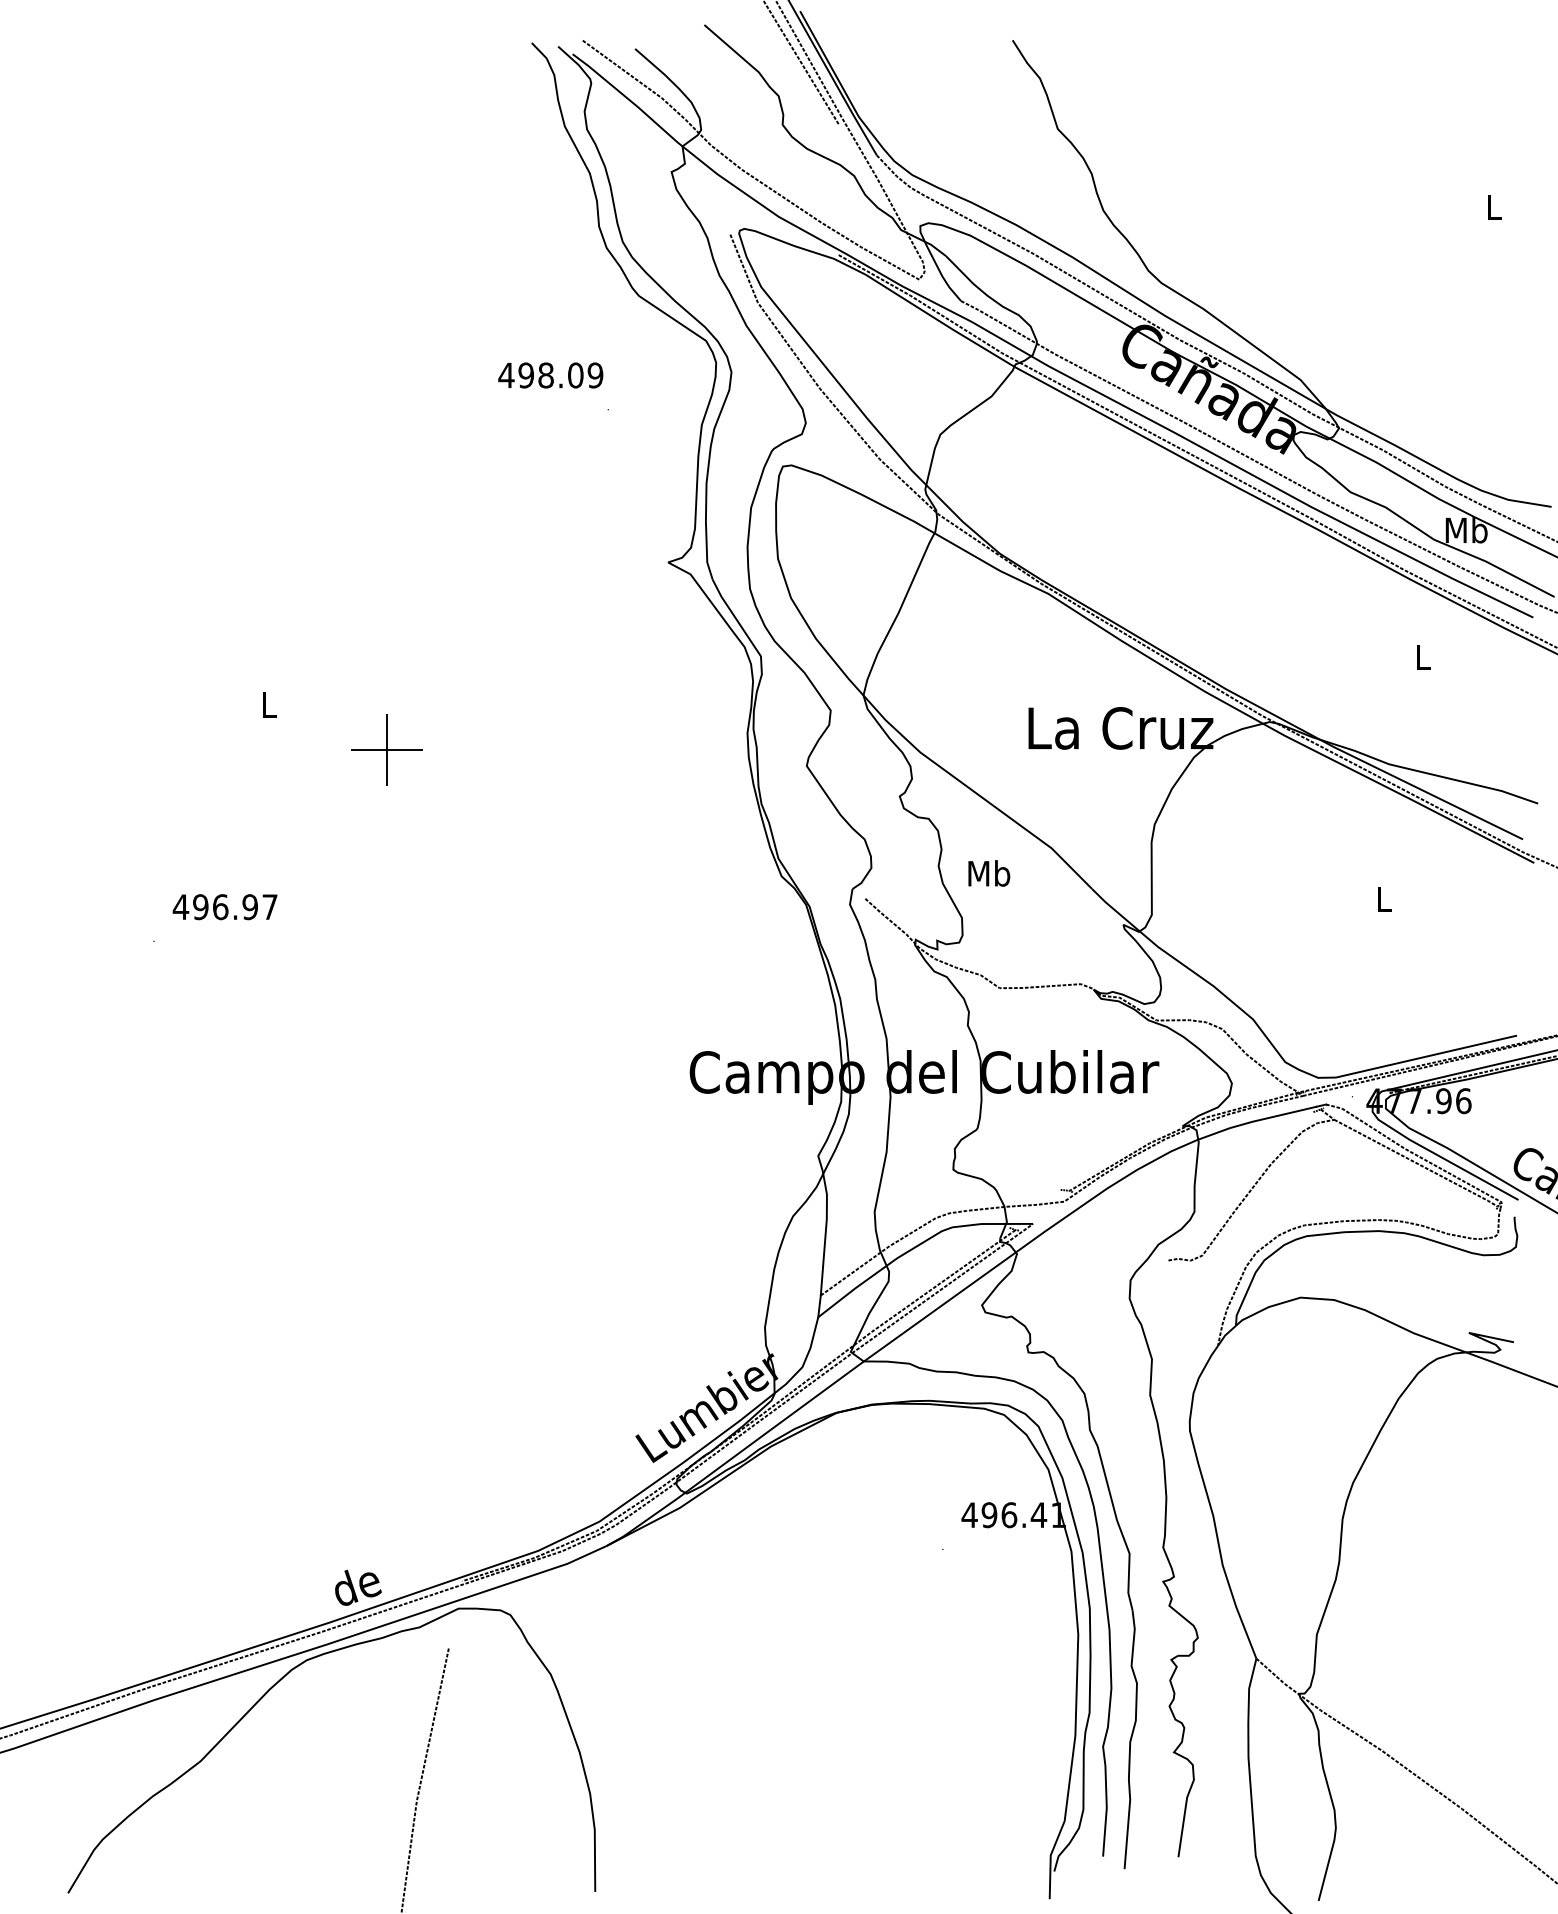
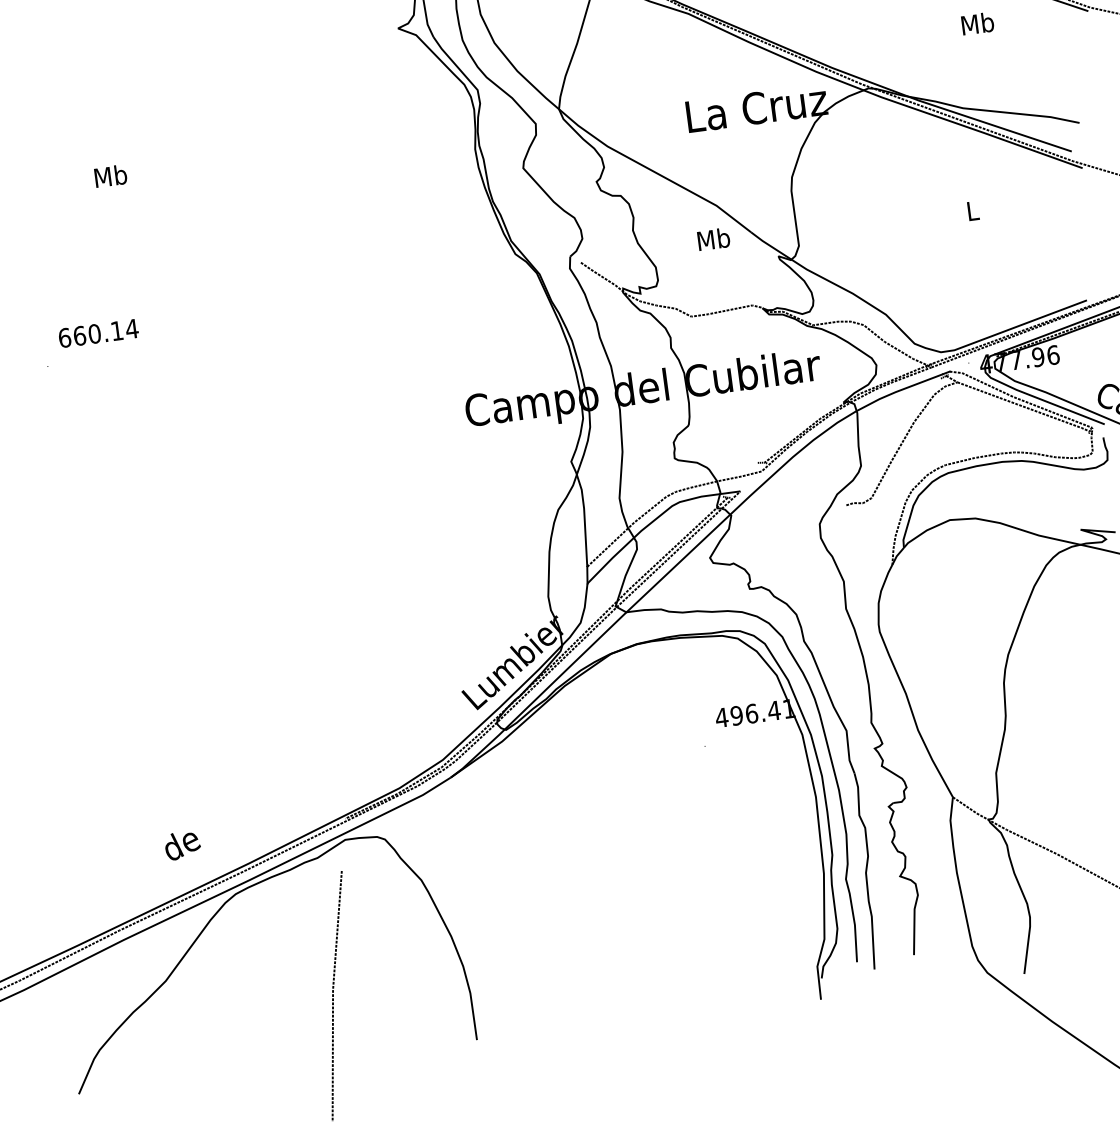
text: (1422, 656) -> (977, 23), L -> Mb
text: (268, 704) -> (110, 176), L -> Mb
part: (386, 749) -> (204, 198), removed
text: (989, 873) -> (714, 239), moved
text: (225, 907) -> (98, 333), 496.97 -> 660.14
text: (358, 1587) -> (182, 845), moved

